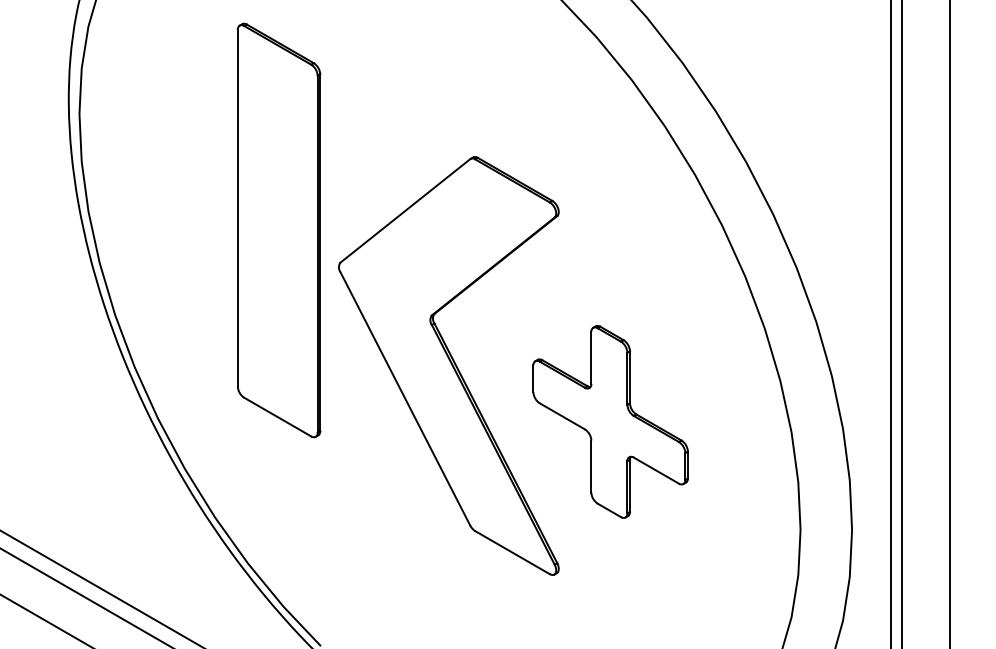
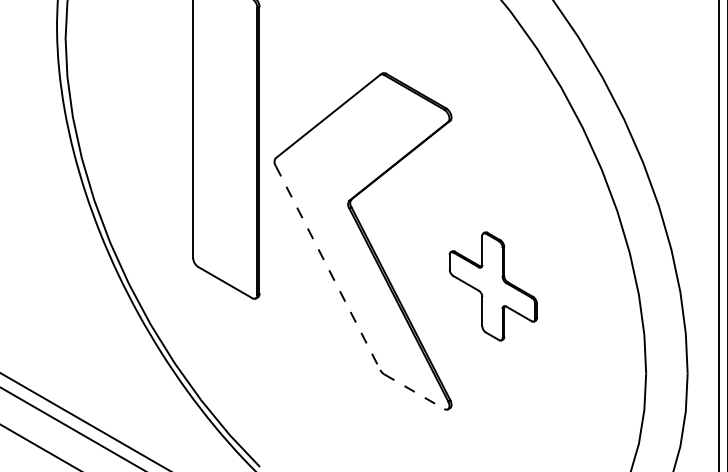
line: (405, 399) -> (328, 268), solid -> dashed
part: (610, 421) -> (493, 286), size x0.7
line: (512, 552) -> (414, 391), solid -> dashed

